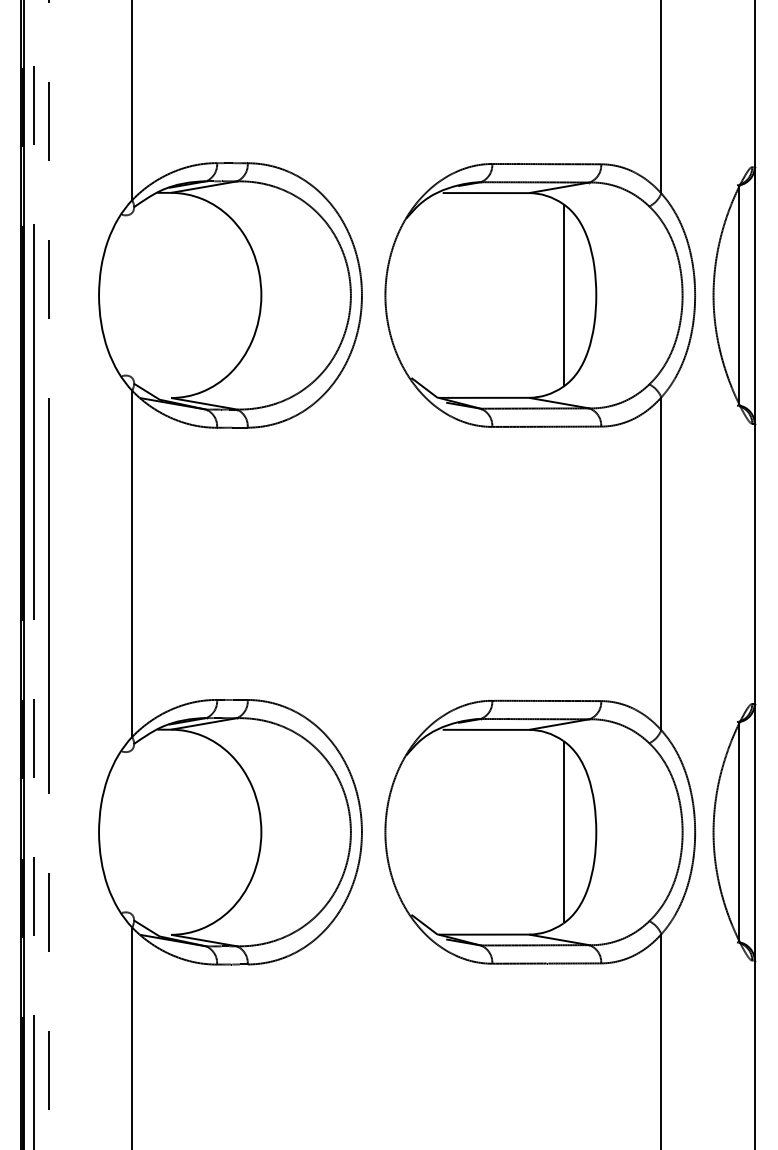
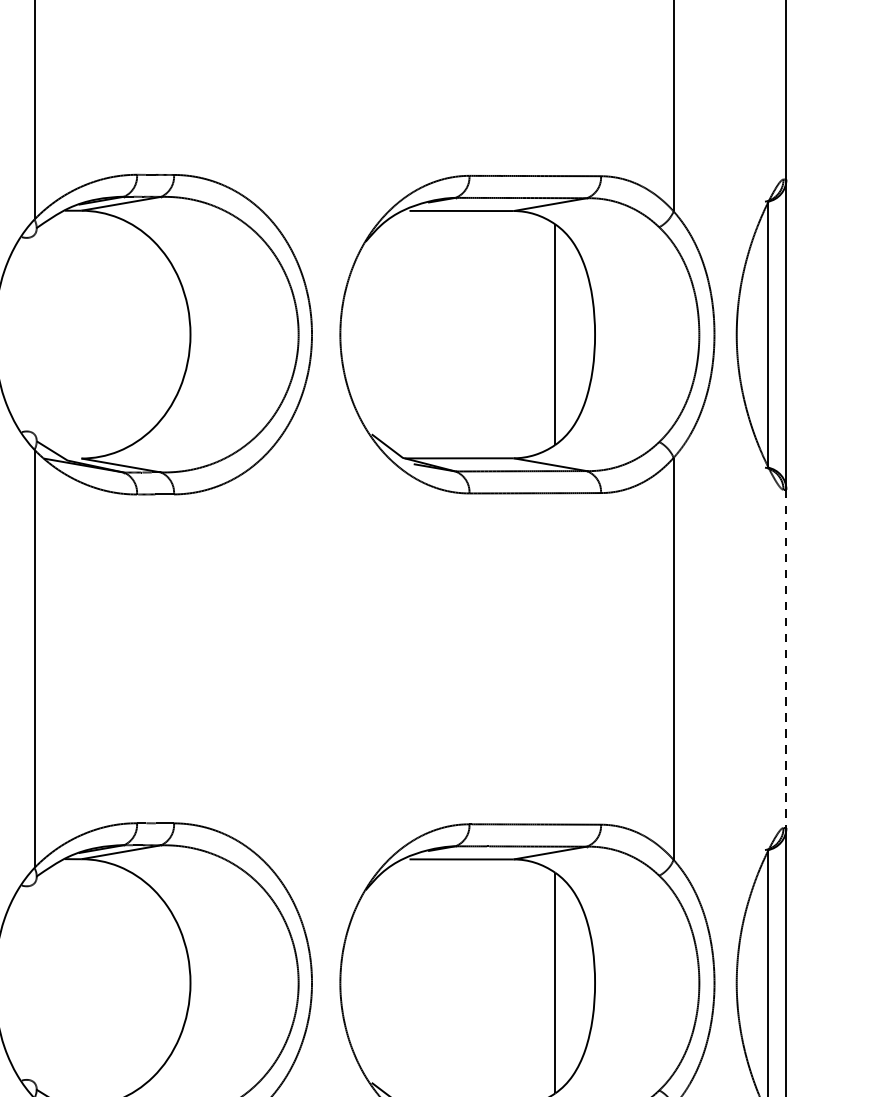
line: (754, 563) -> (786, 658), solid -> dashed

